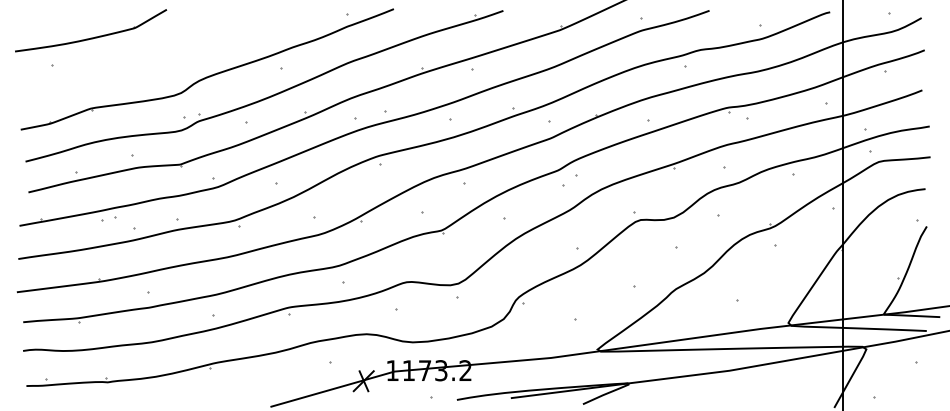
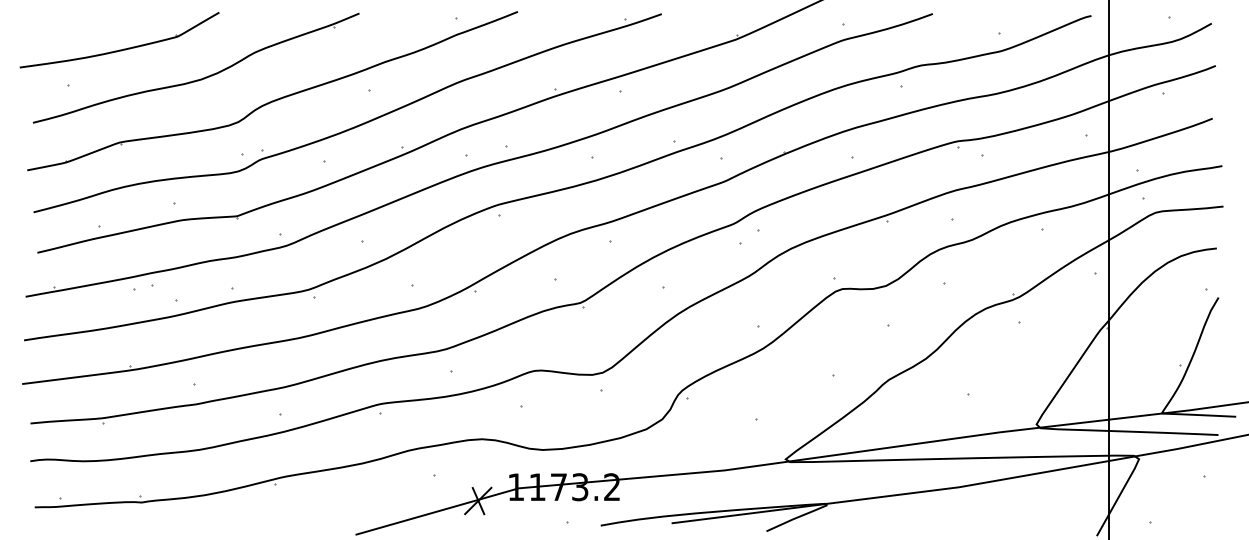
part: (152, 59) -> (200, 78), added

